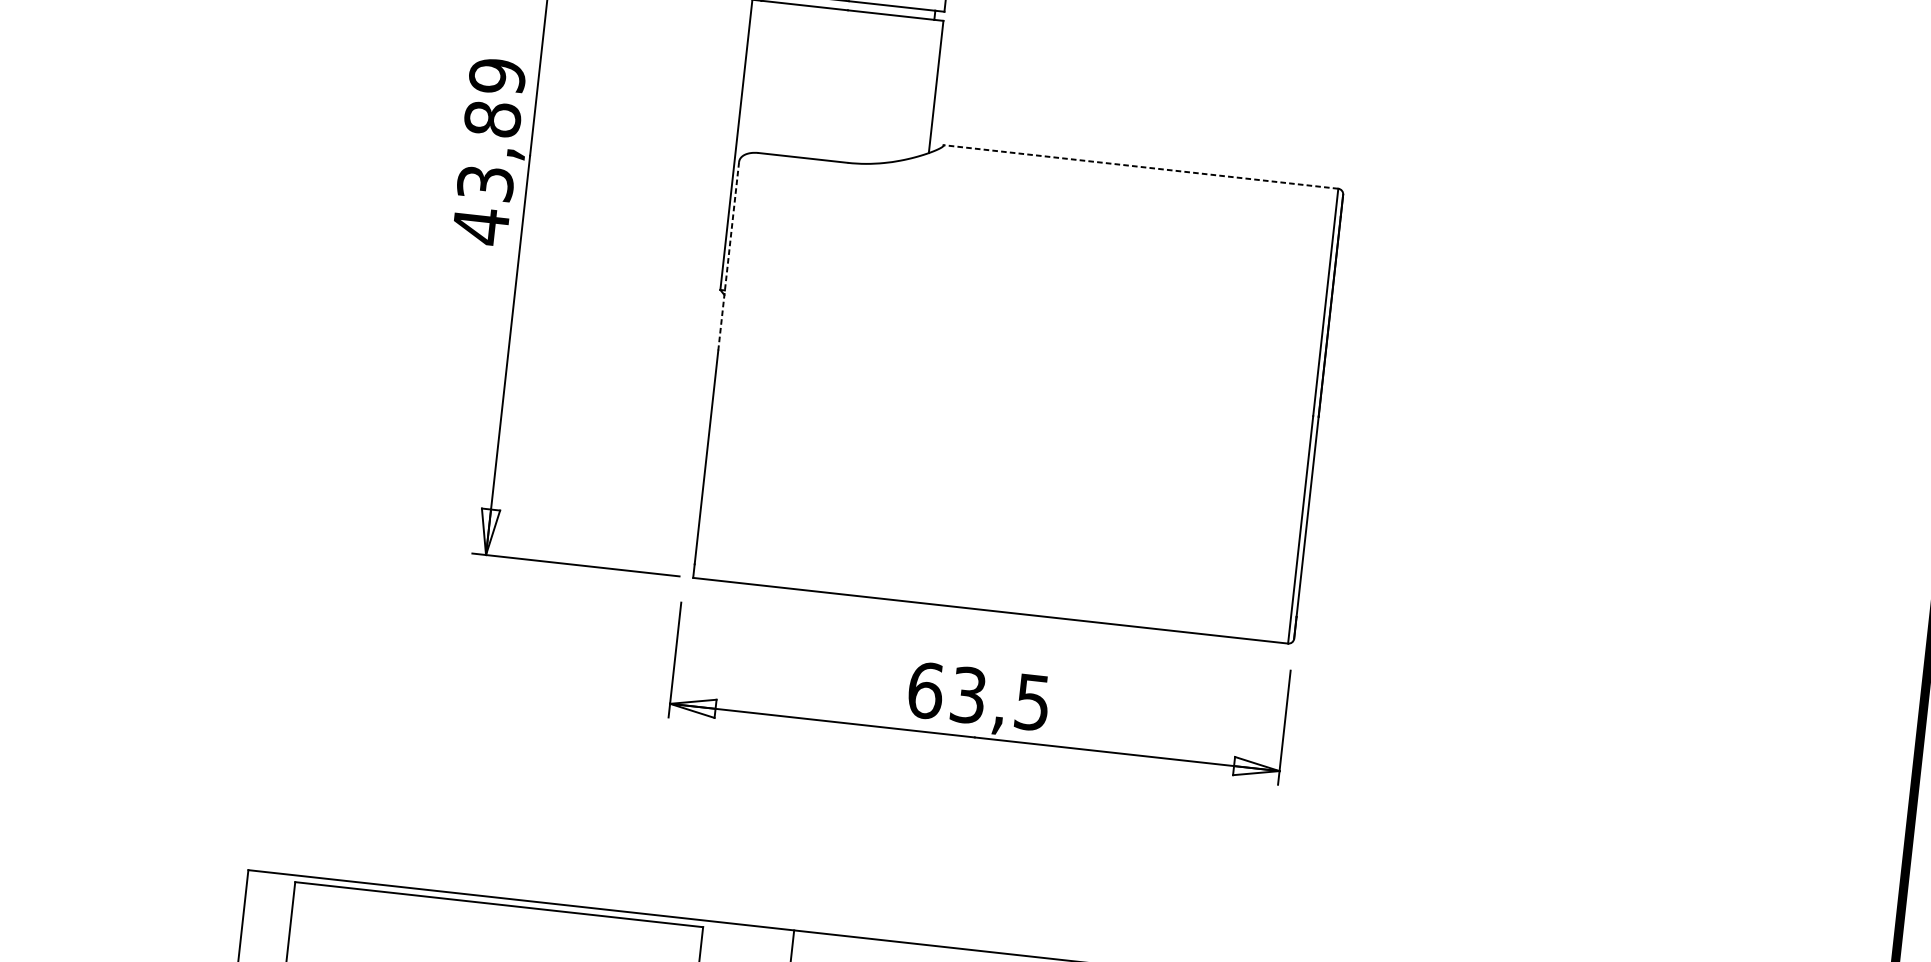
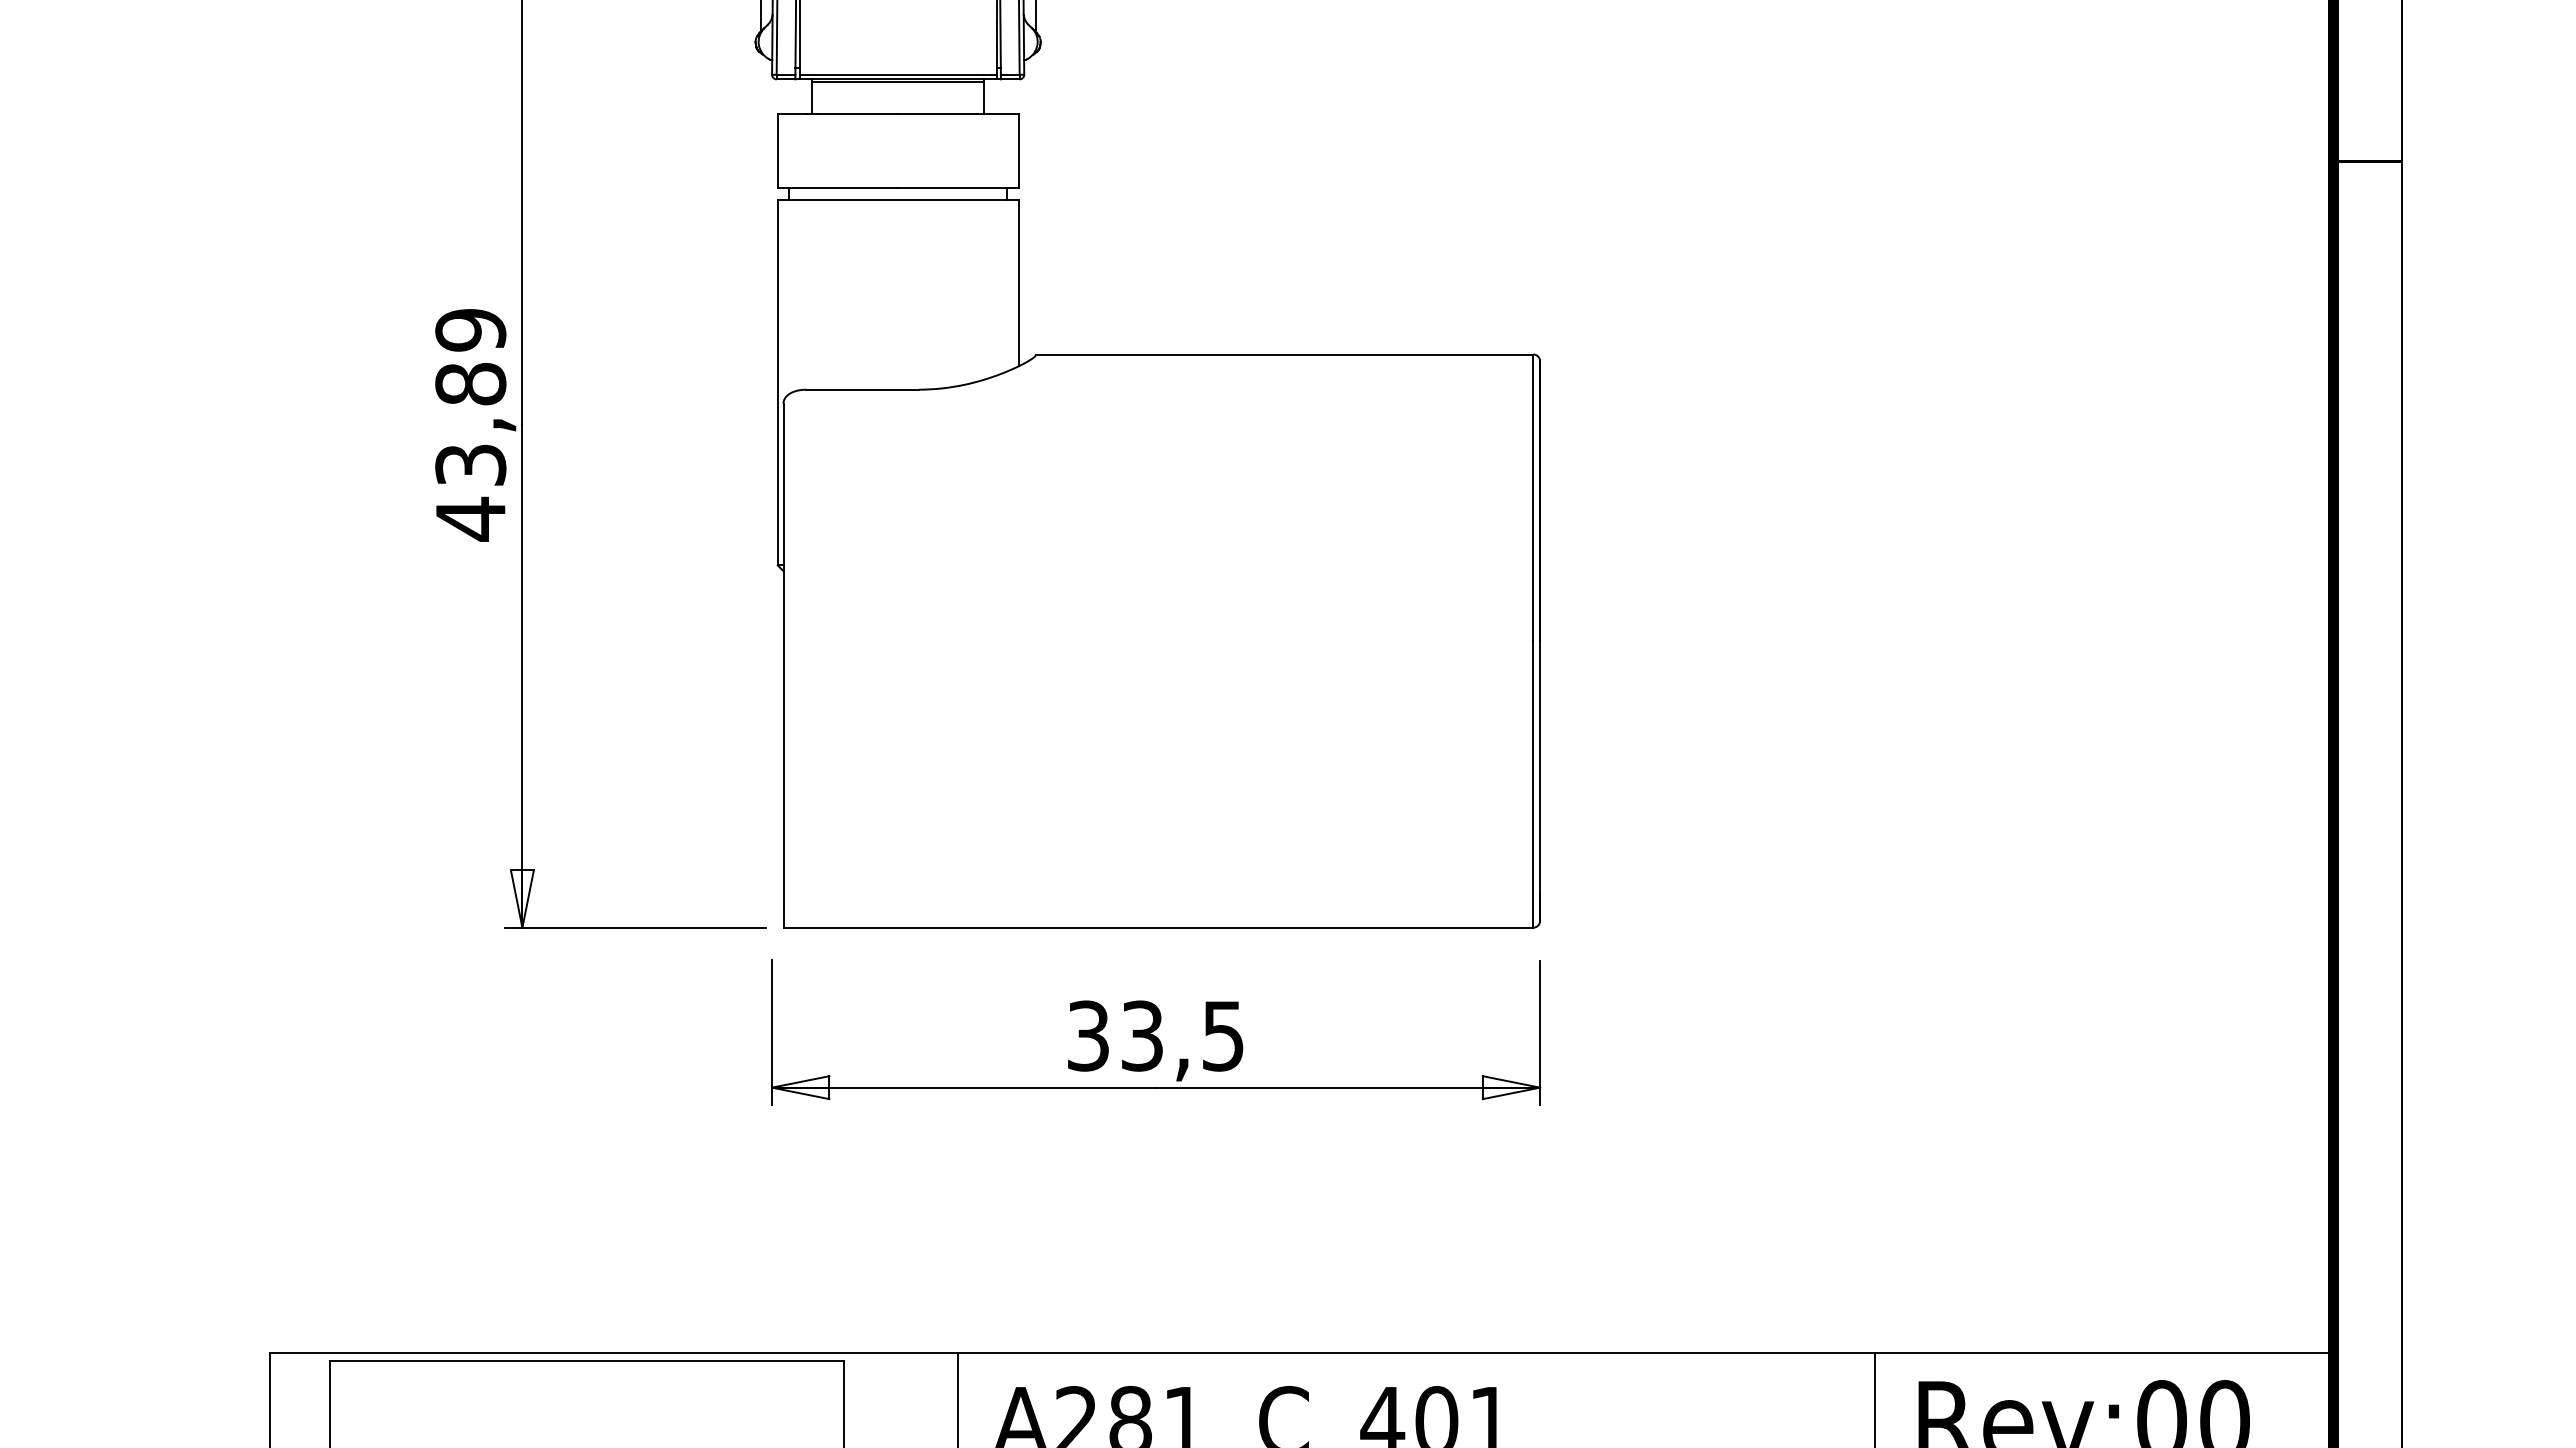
line: (1140, 166) -> (1284, 354), dashed -> solid
line: (728, 256) -> (783, 522), dashed -> solid
text: (925, 690) -> (1088, 1035), 63,5 -> 33,5

